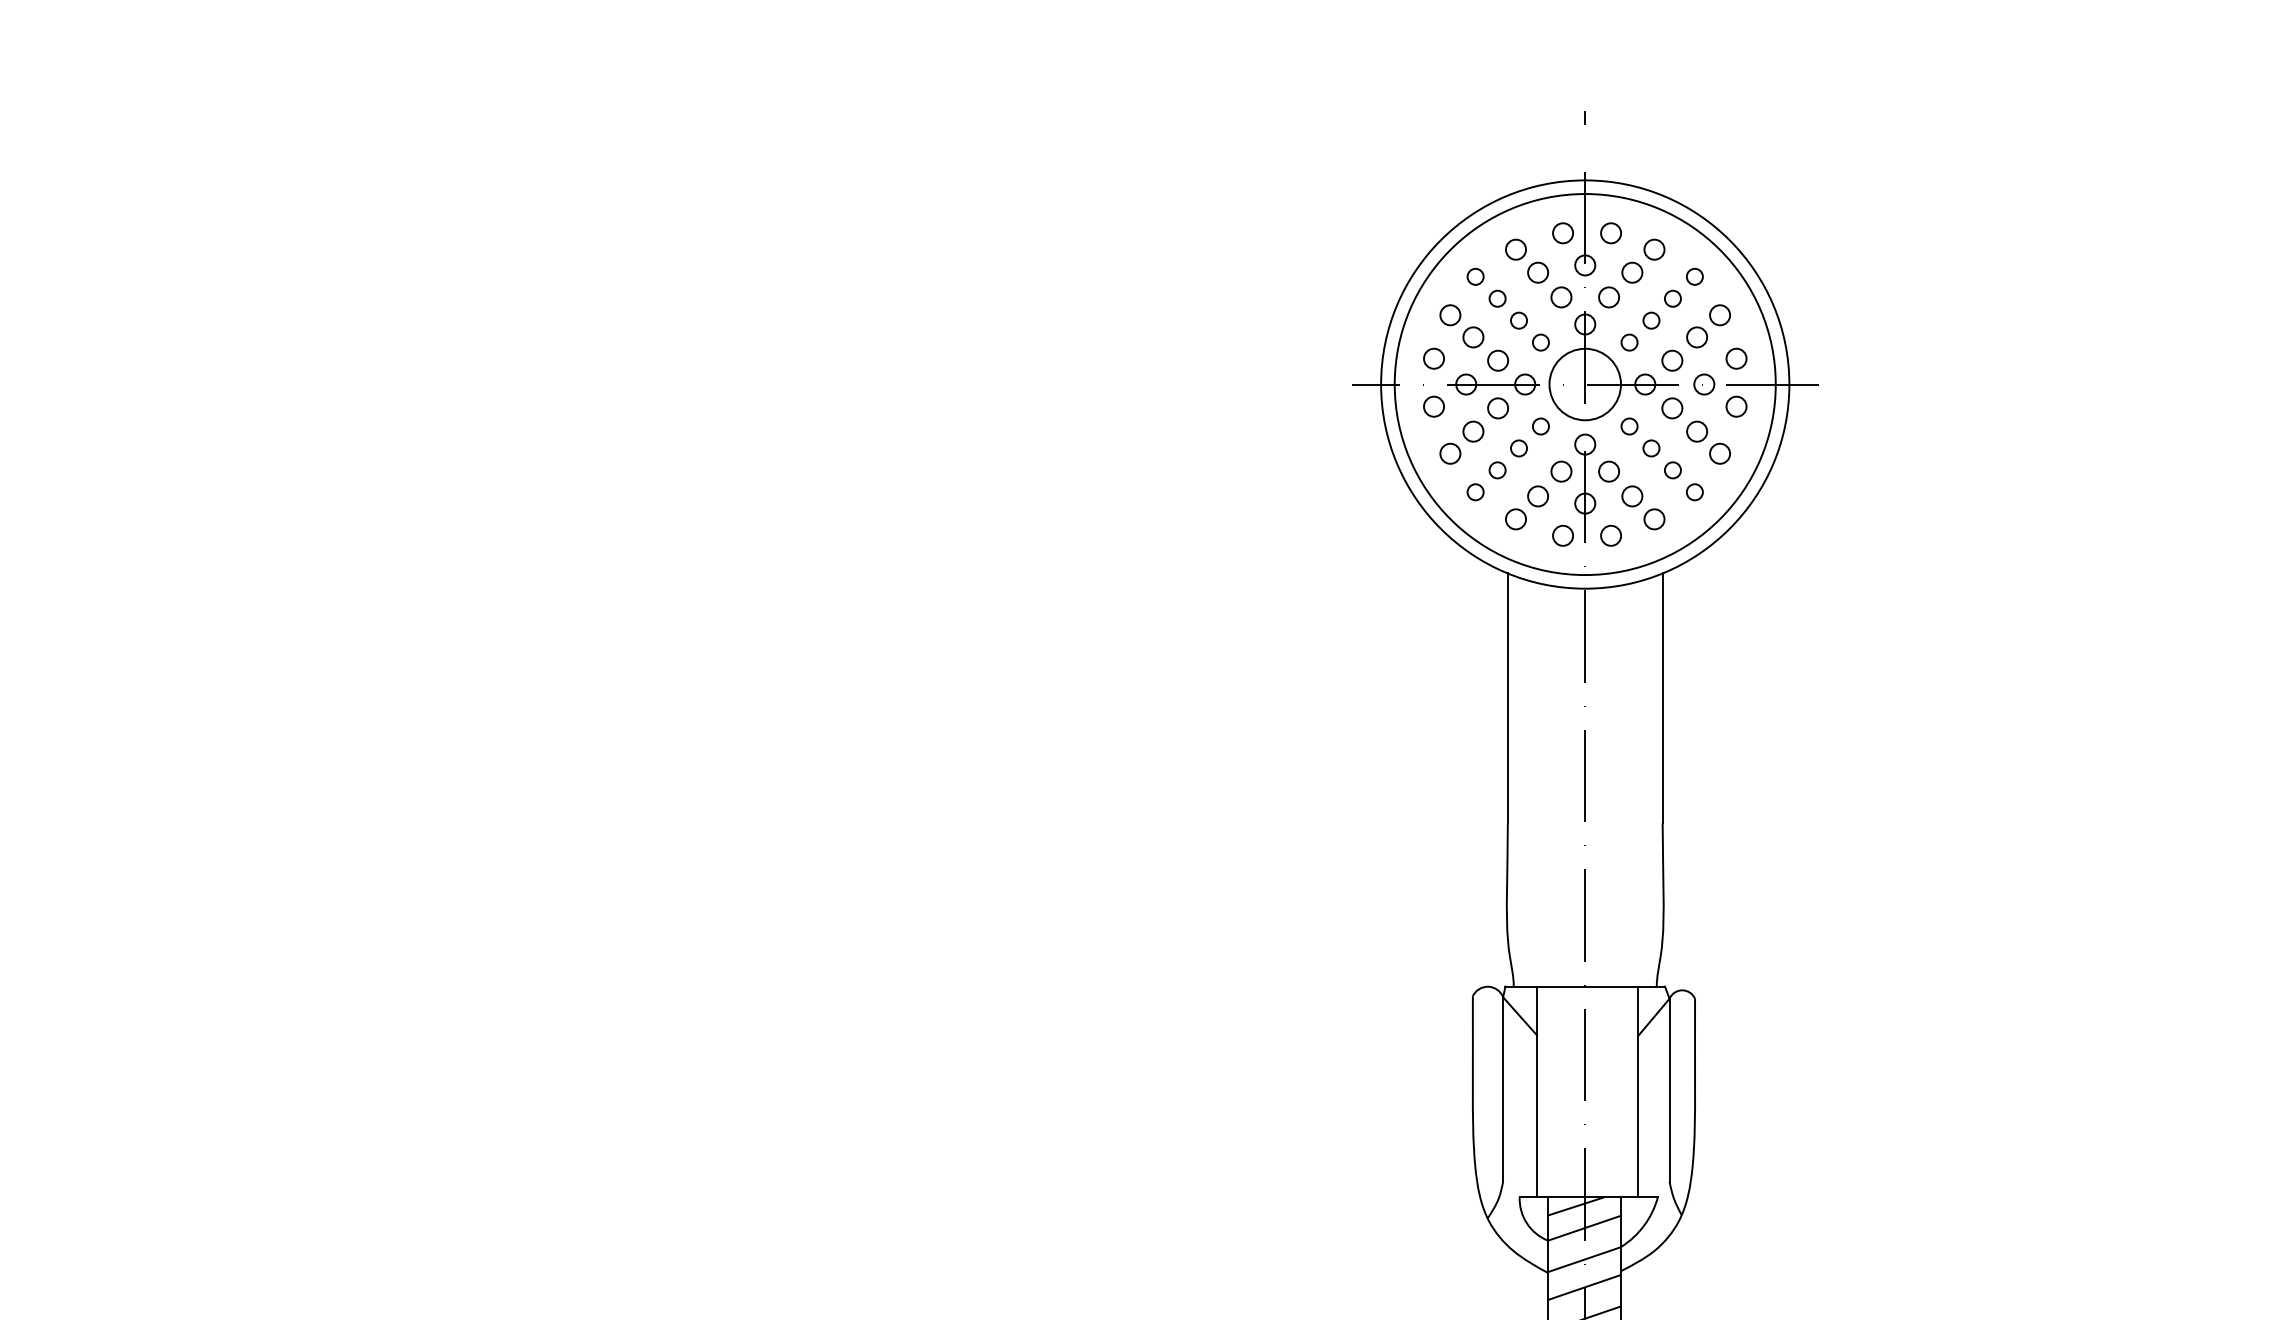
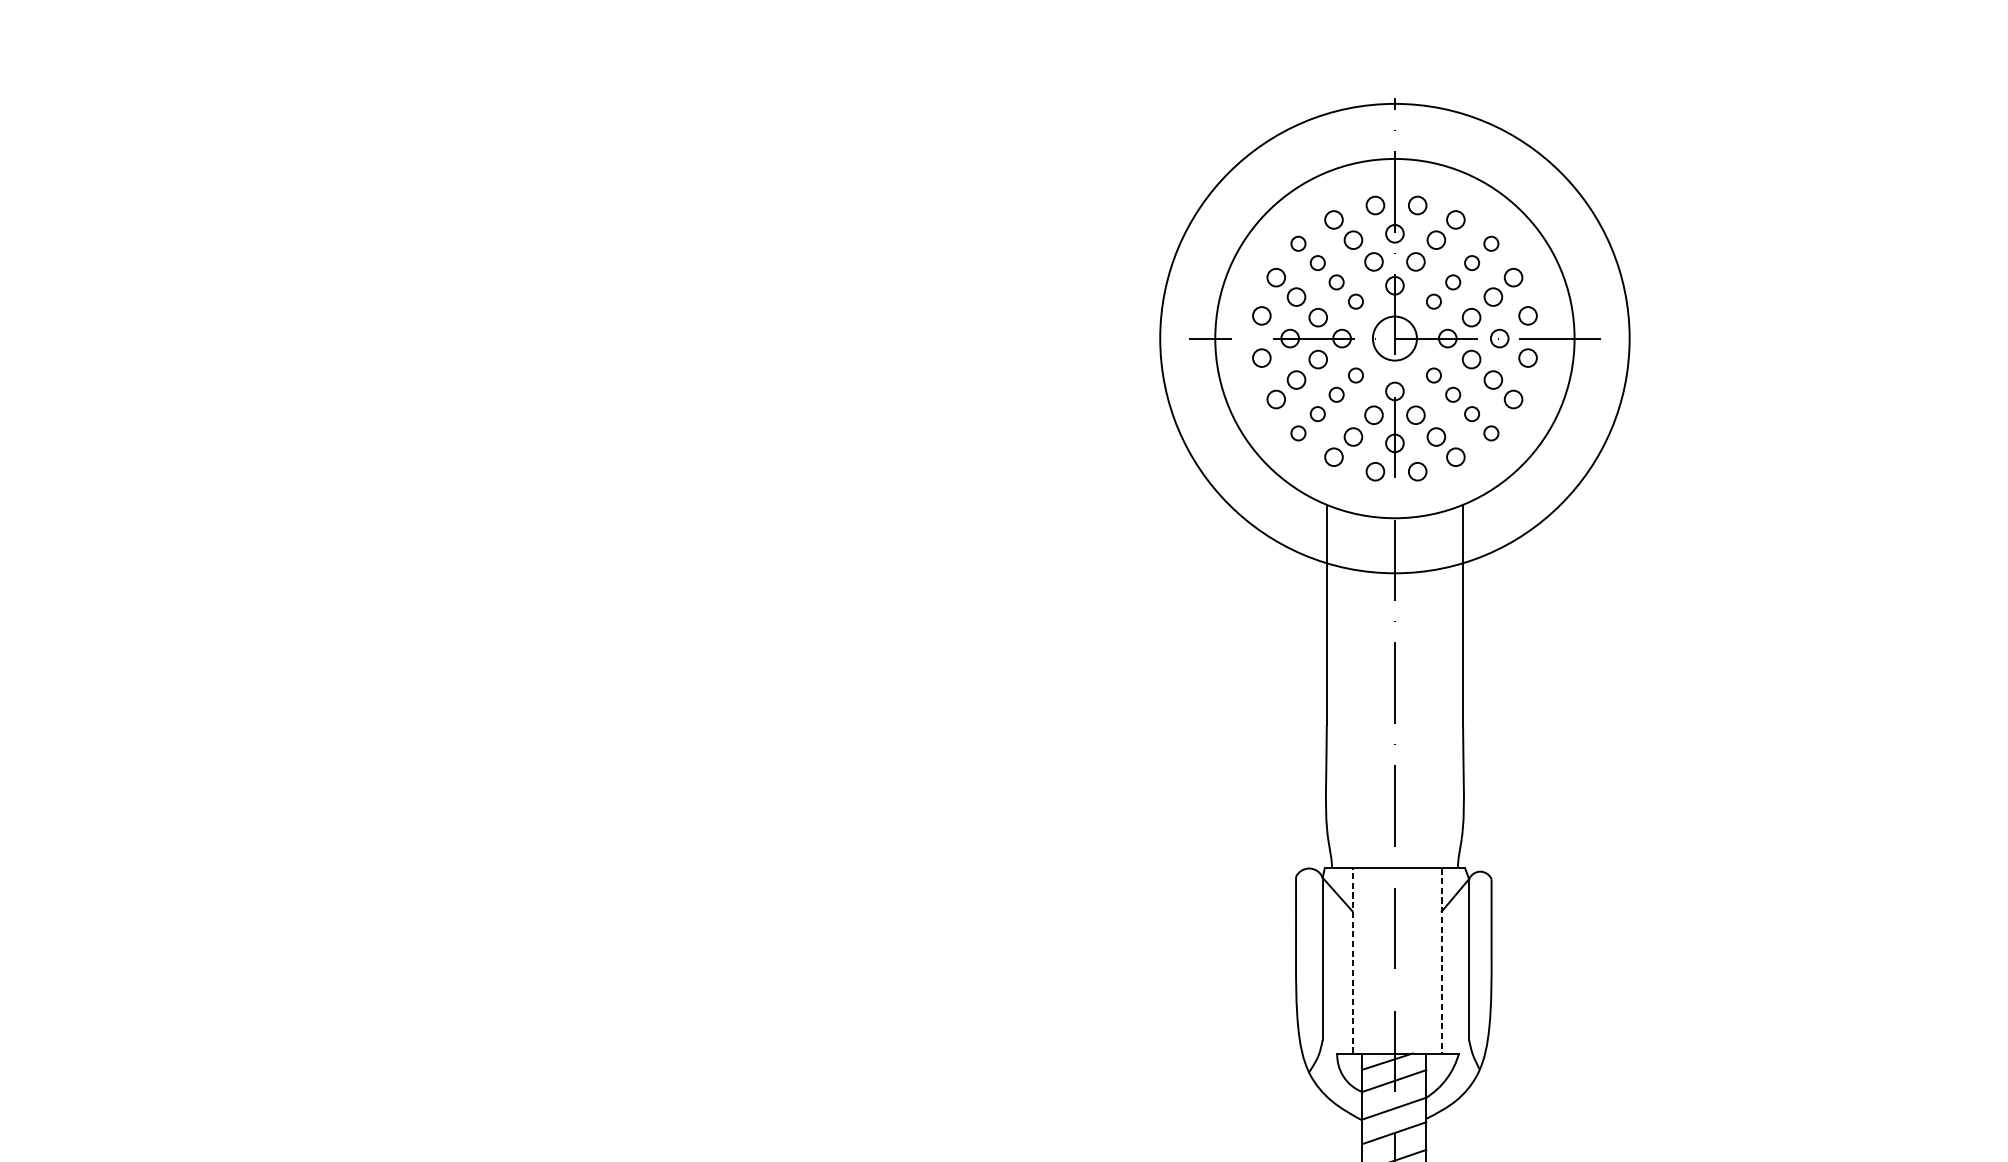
circle: (1584, 384) -> (1394, 338), size x1.4
circle: (1585, 384) -> (1395, 338), size x0.7
line: (1537, 1091) -> (1352, 960), solid -> dashed
line: (1638, 1091) -> (1441, 960), solid -> dashed

